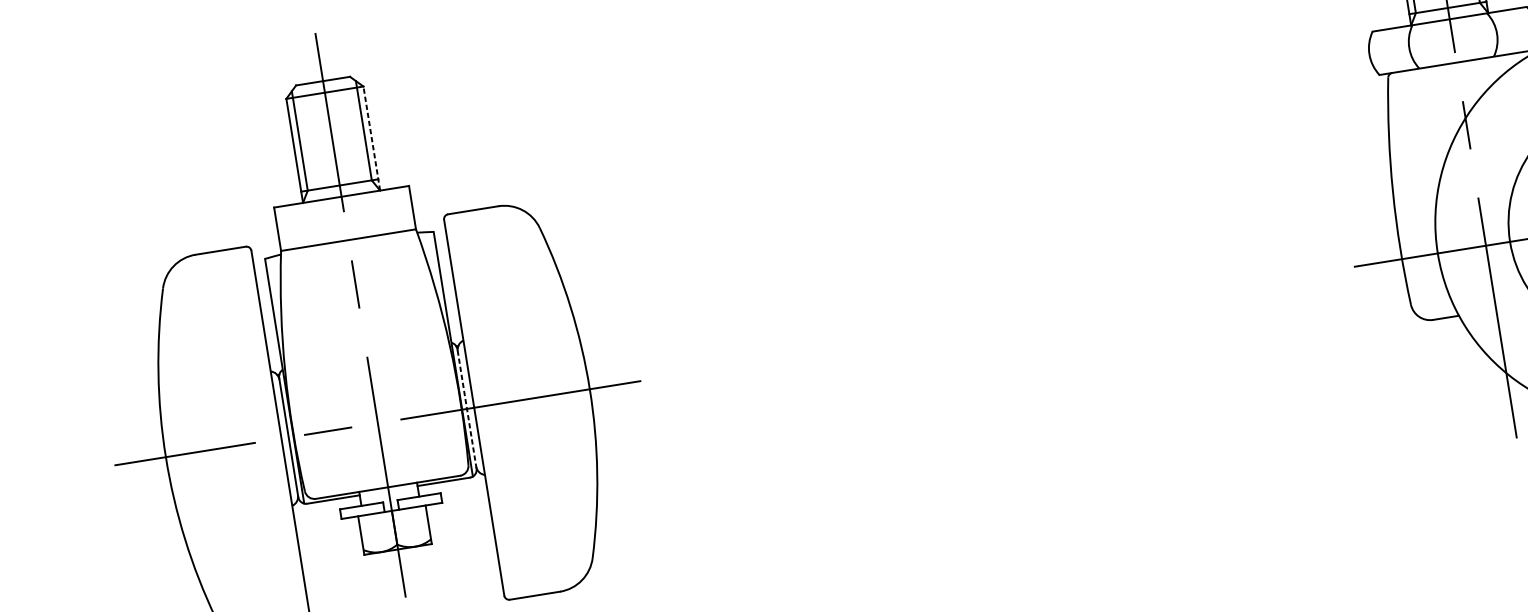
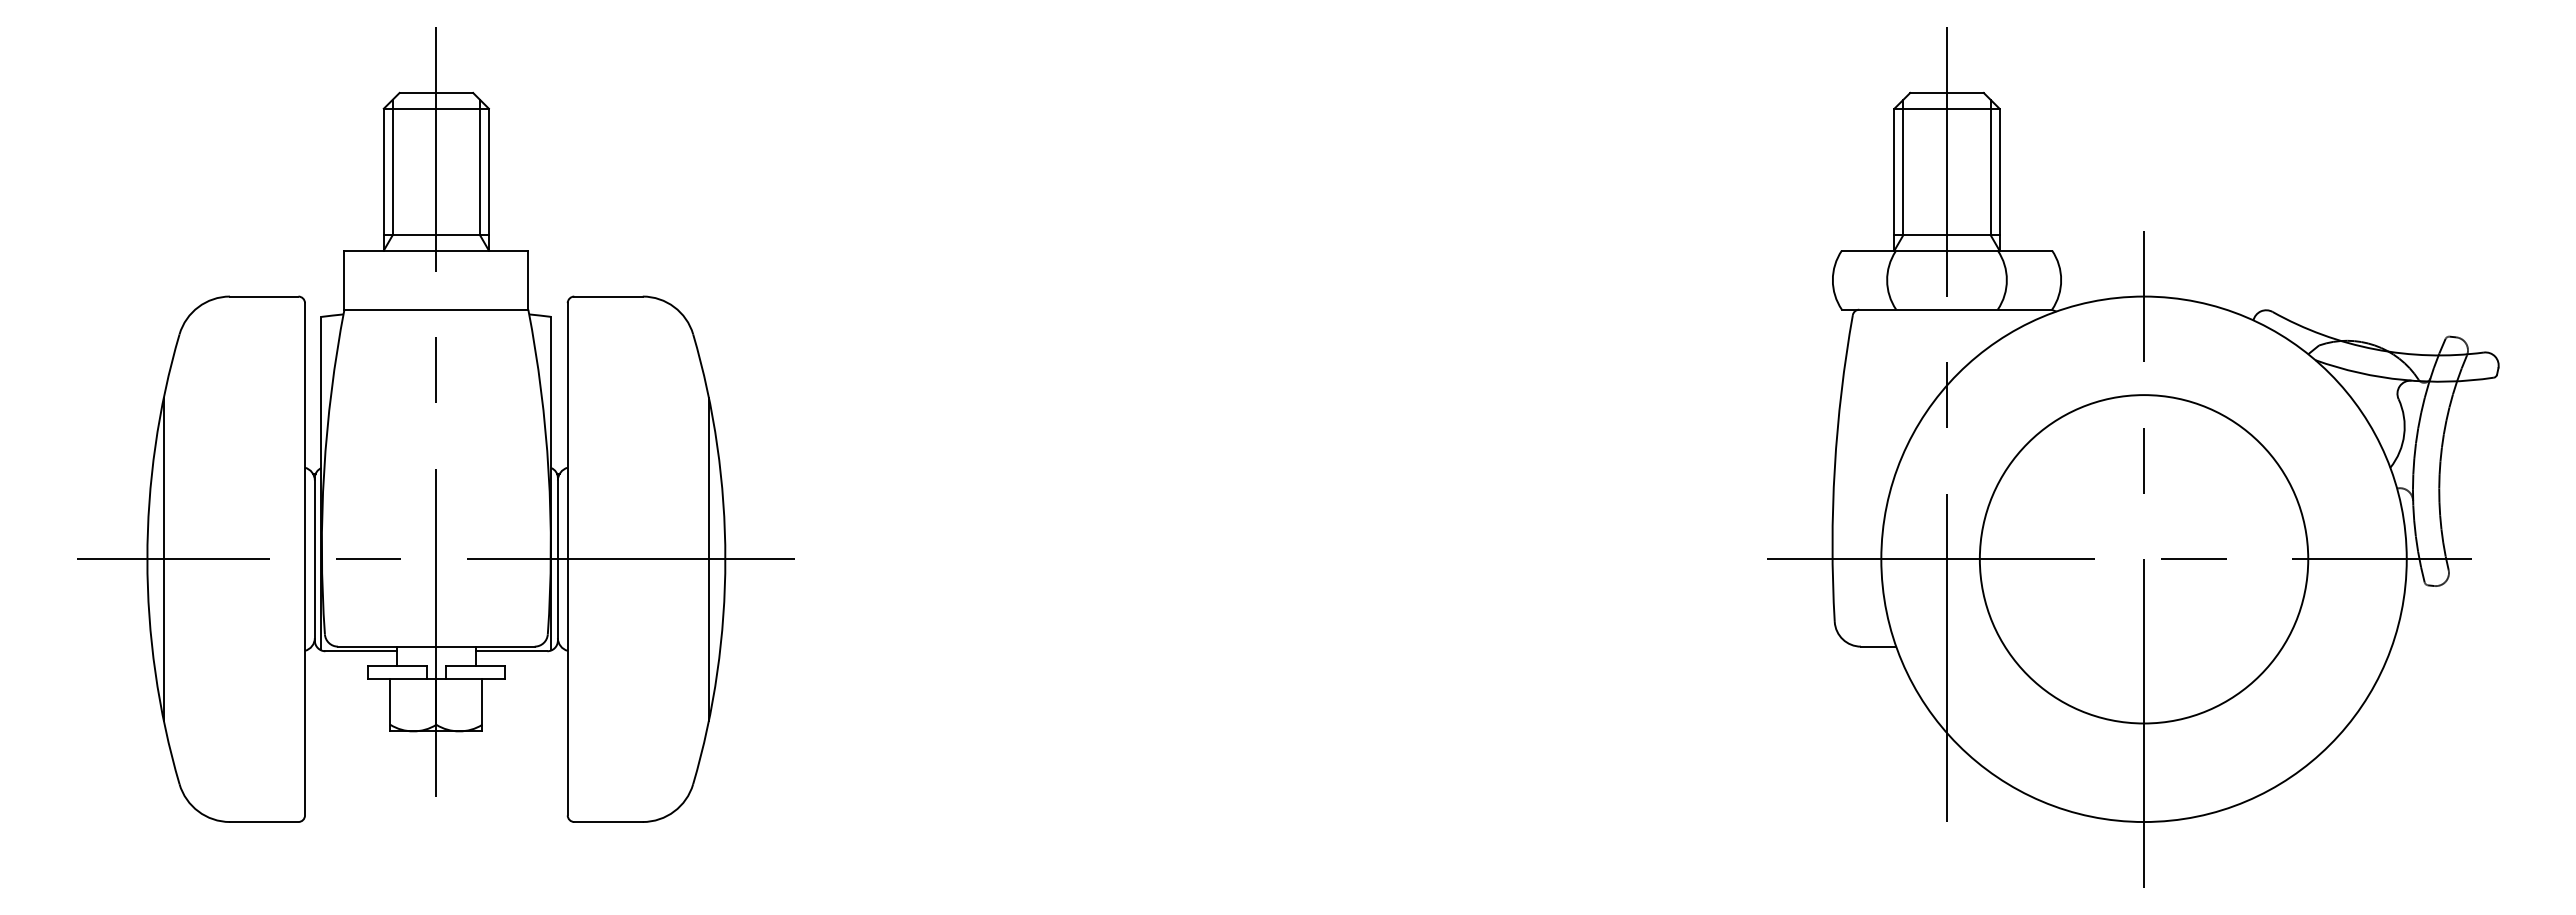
line: (371, 138) -> (488, 179), dashed -> solid
line: (577, 390) -> (708, 558), added
line: (466, 408) -> (557, 558), dashed -> solid
line: (177, 454) -> (163, 558), added

